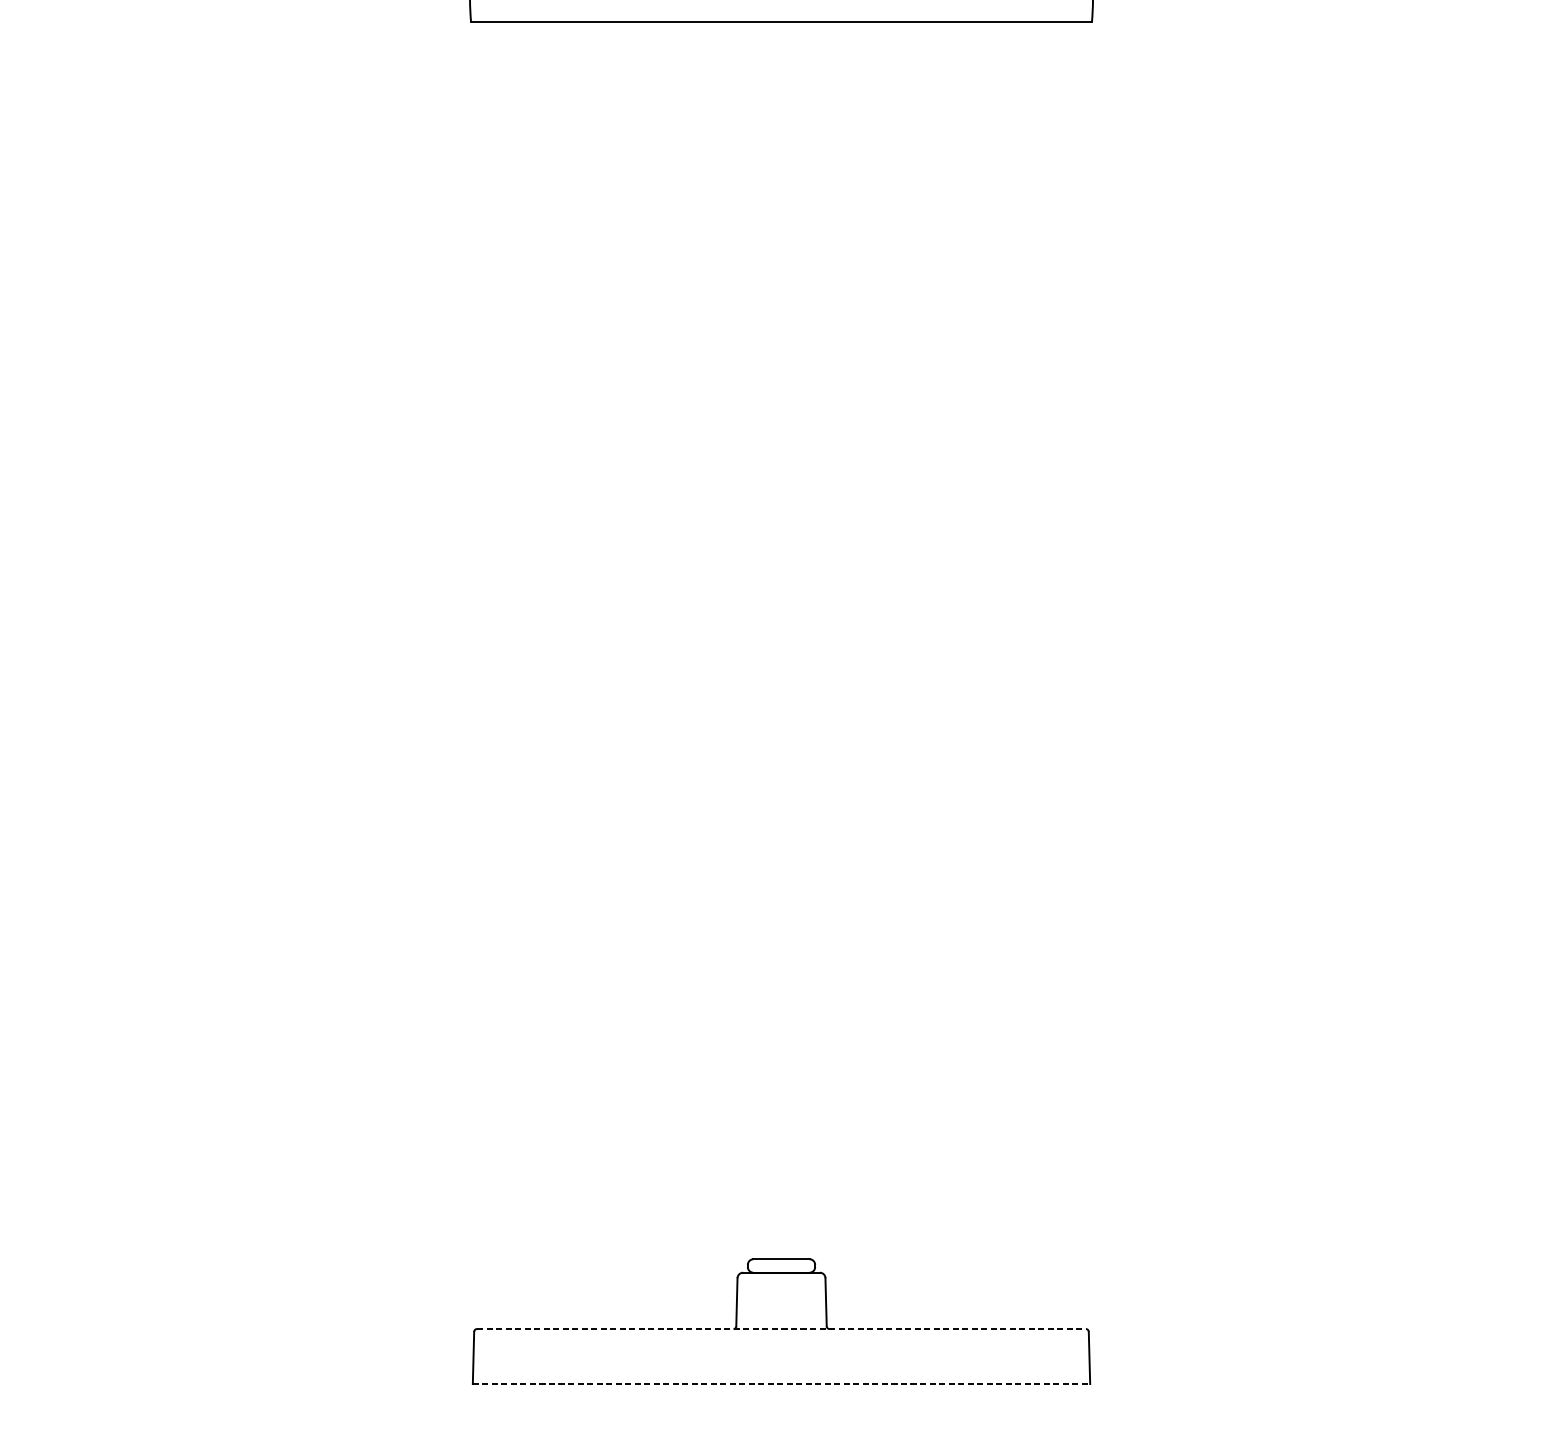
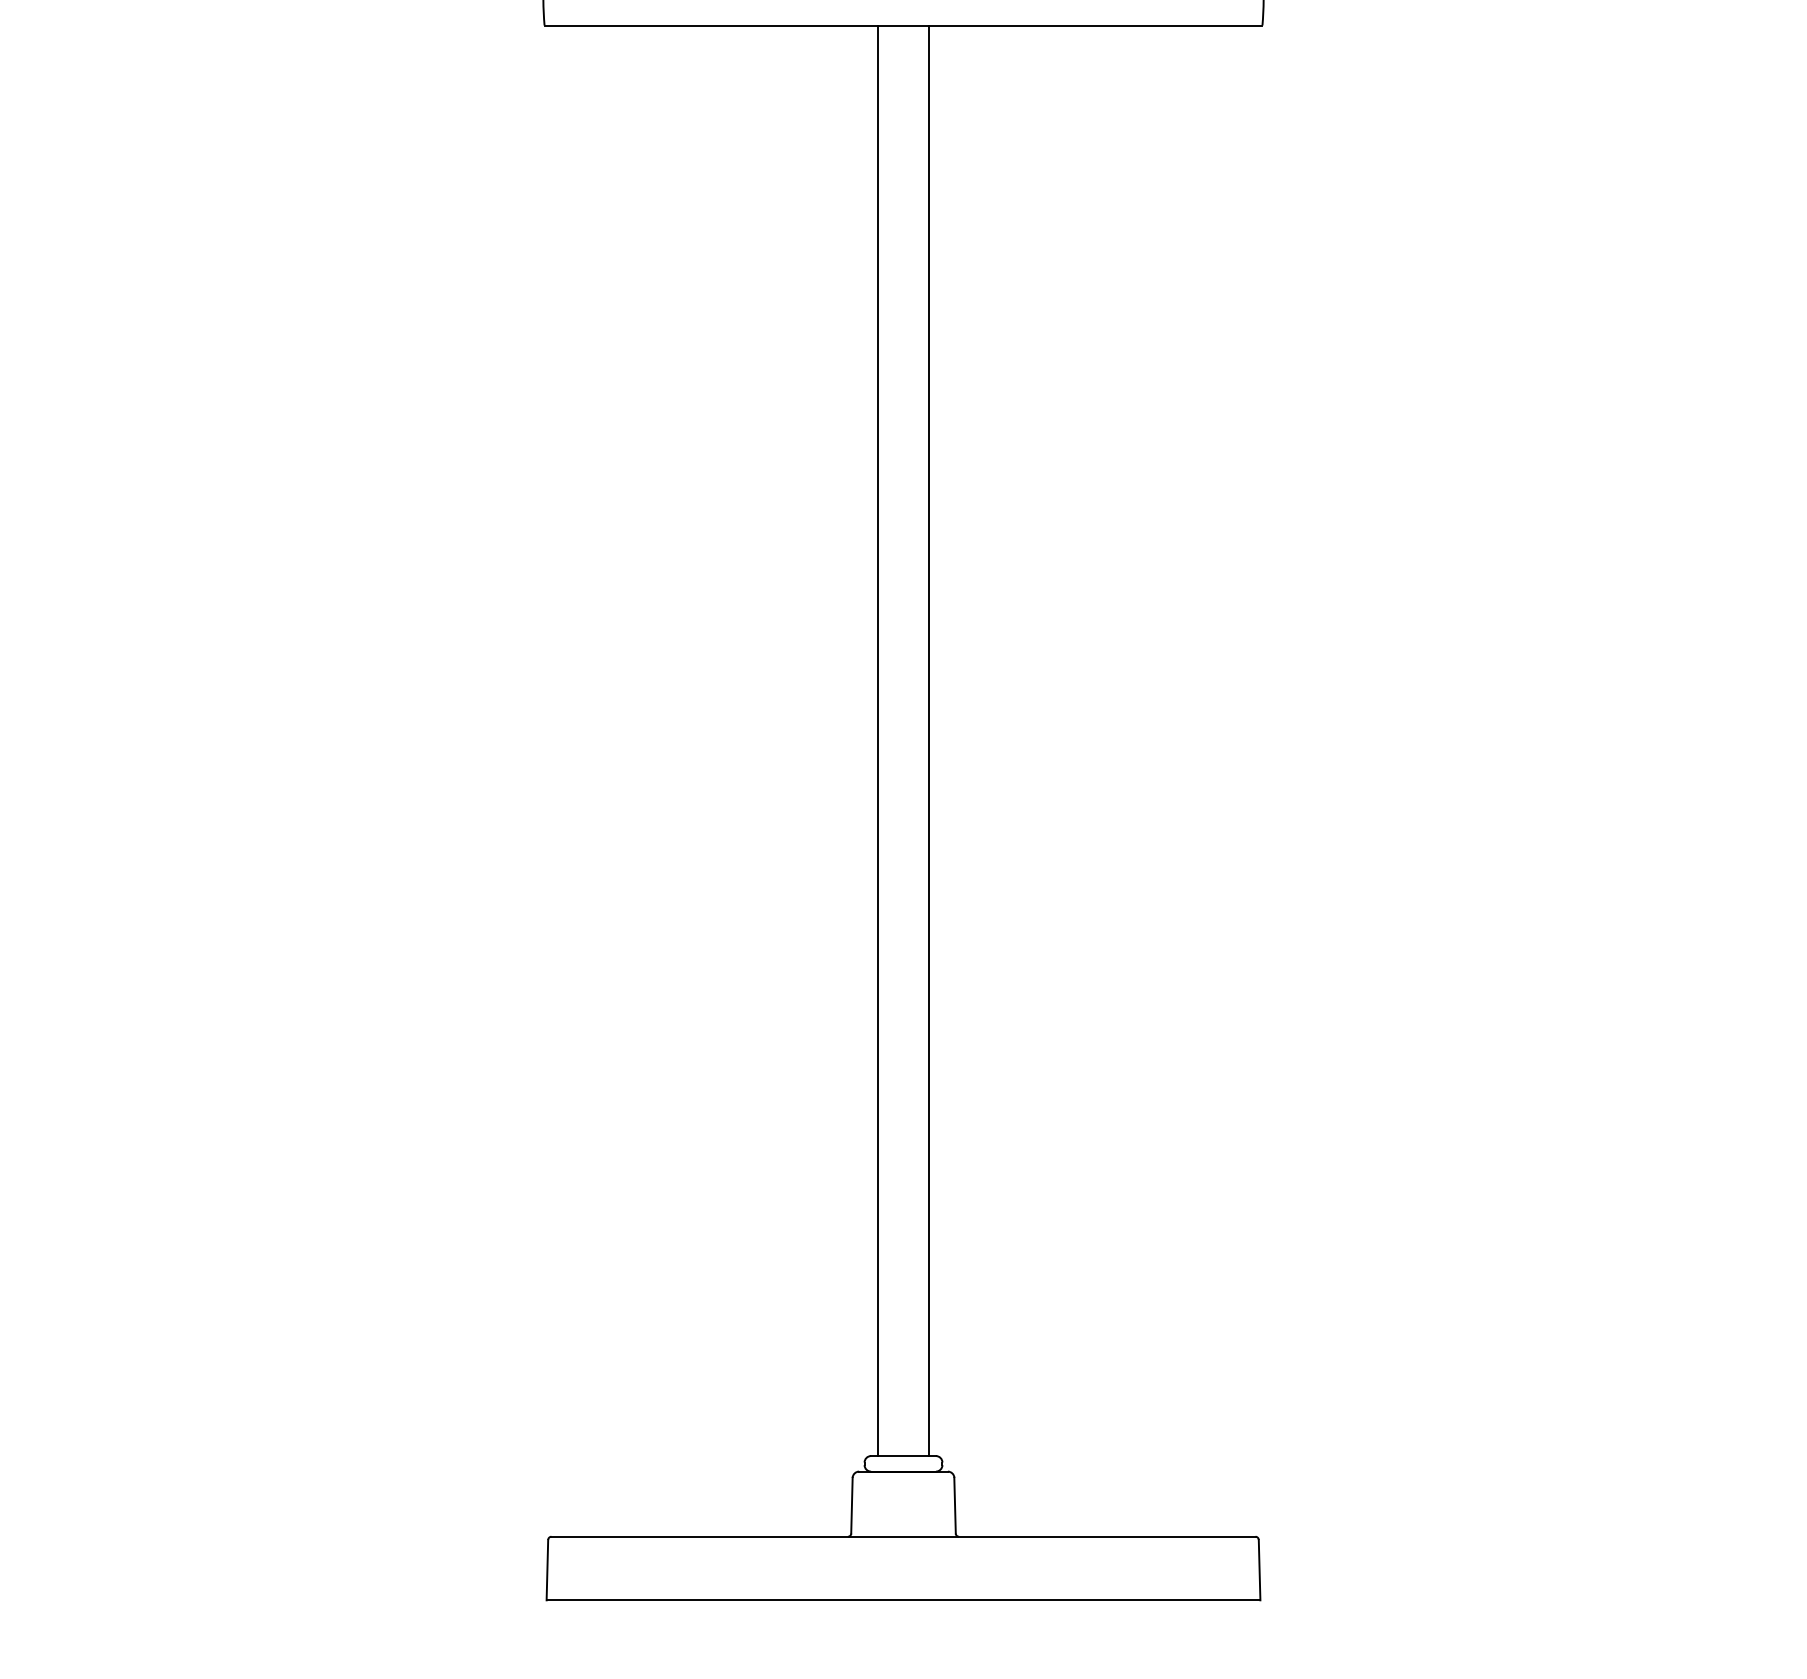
line: (759, 640) -> (877, 740), added
line: (803, 640) -> (929, 740), added
line: (781, 1328) -> (903, 1536), dashed -> solid
line: (781, 1384) -> (903, 1600), dashed -> solid

